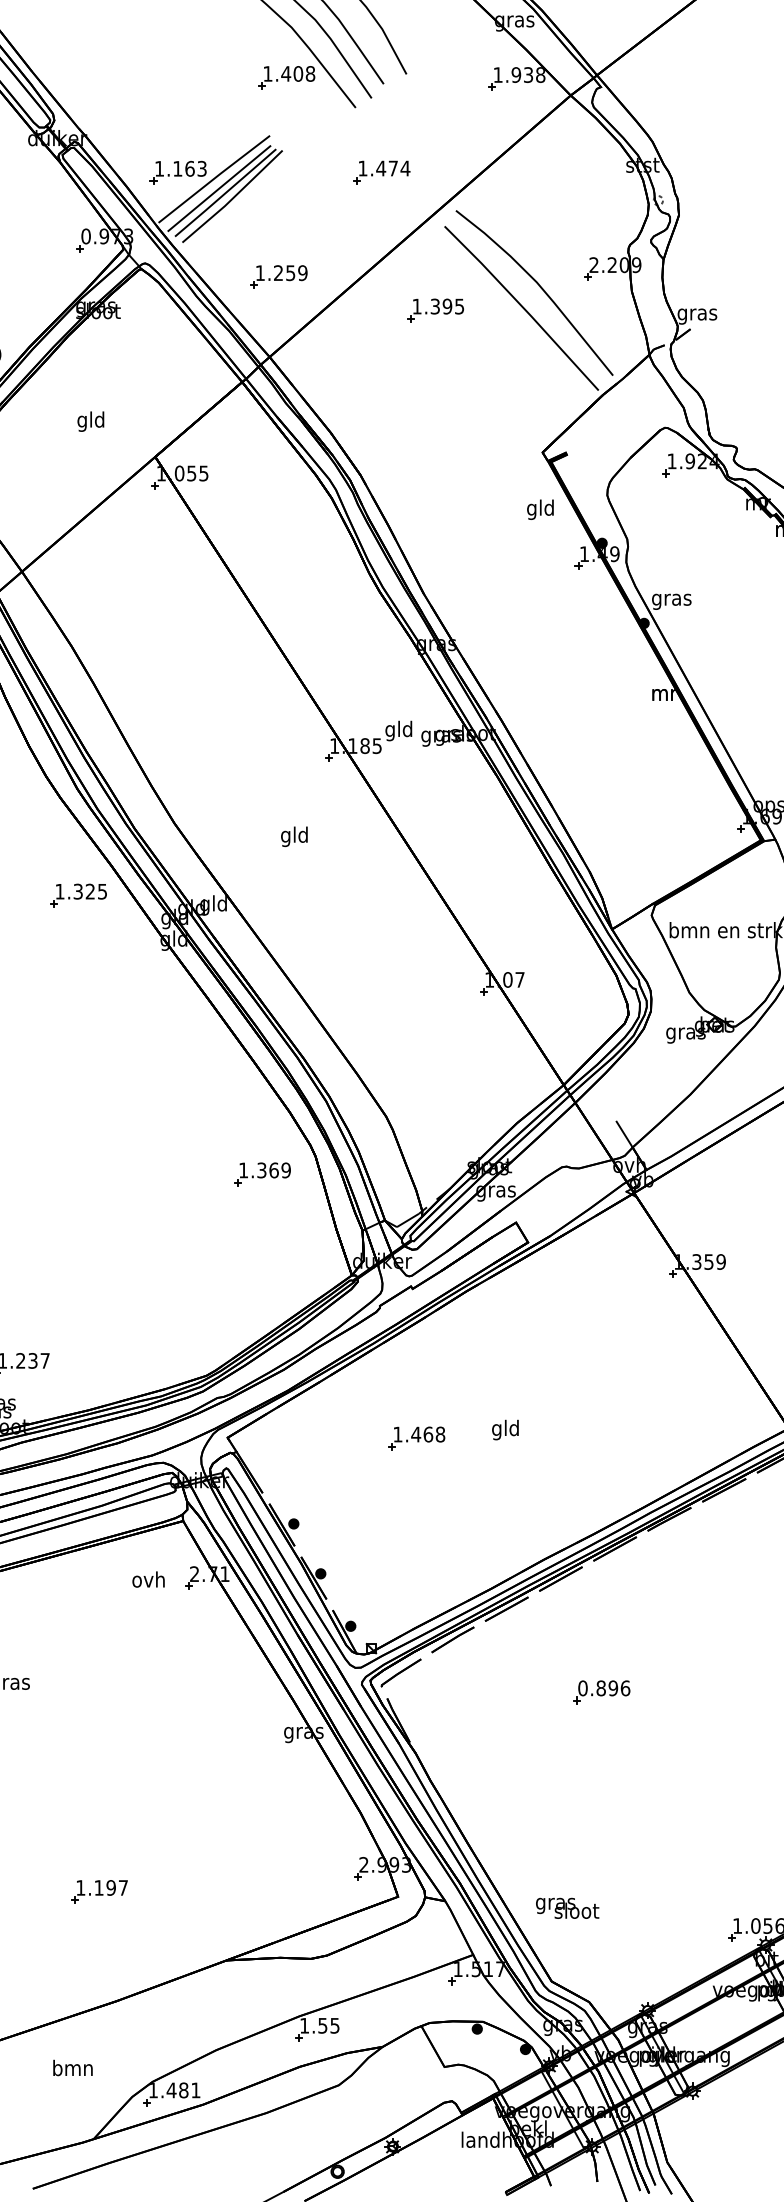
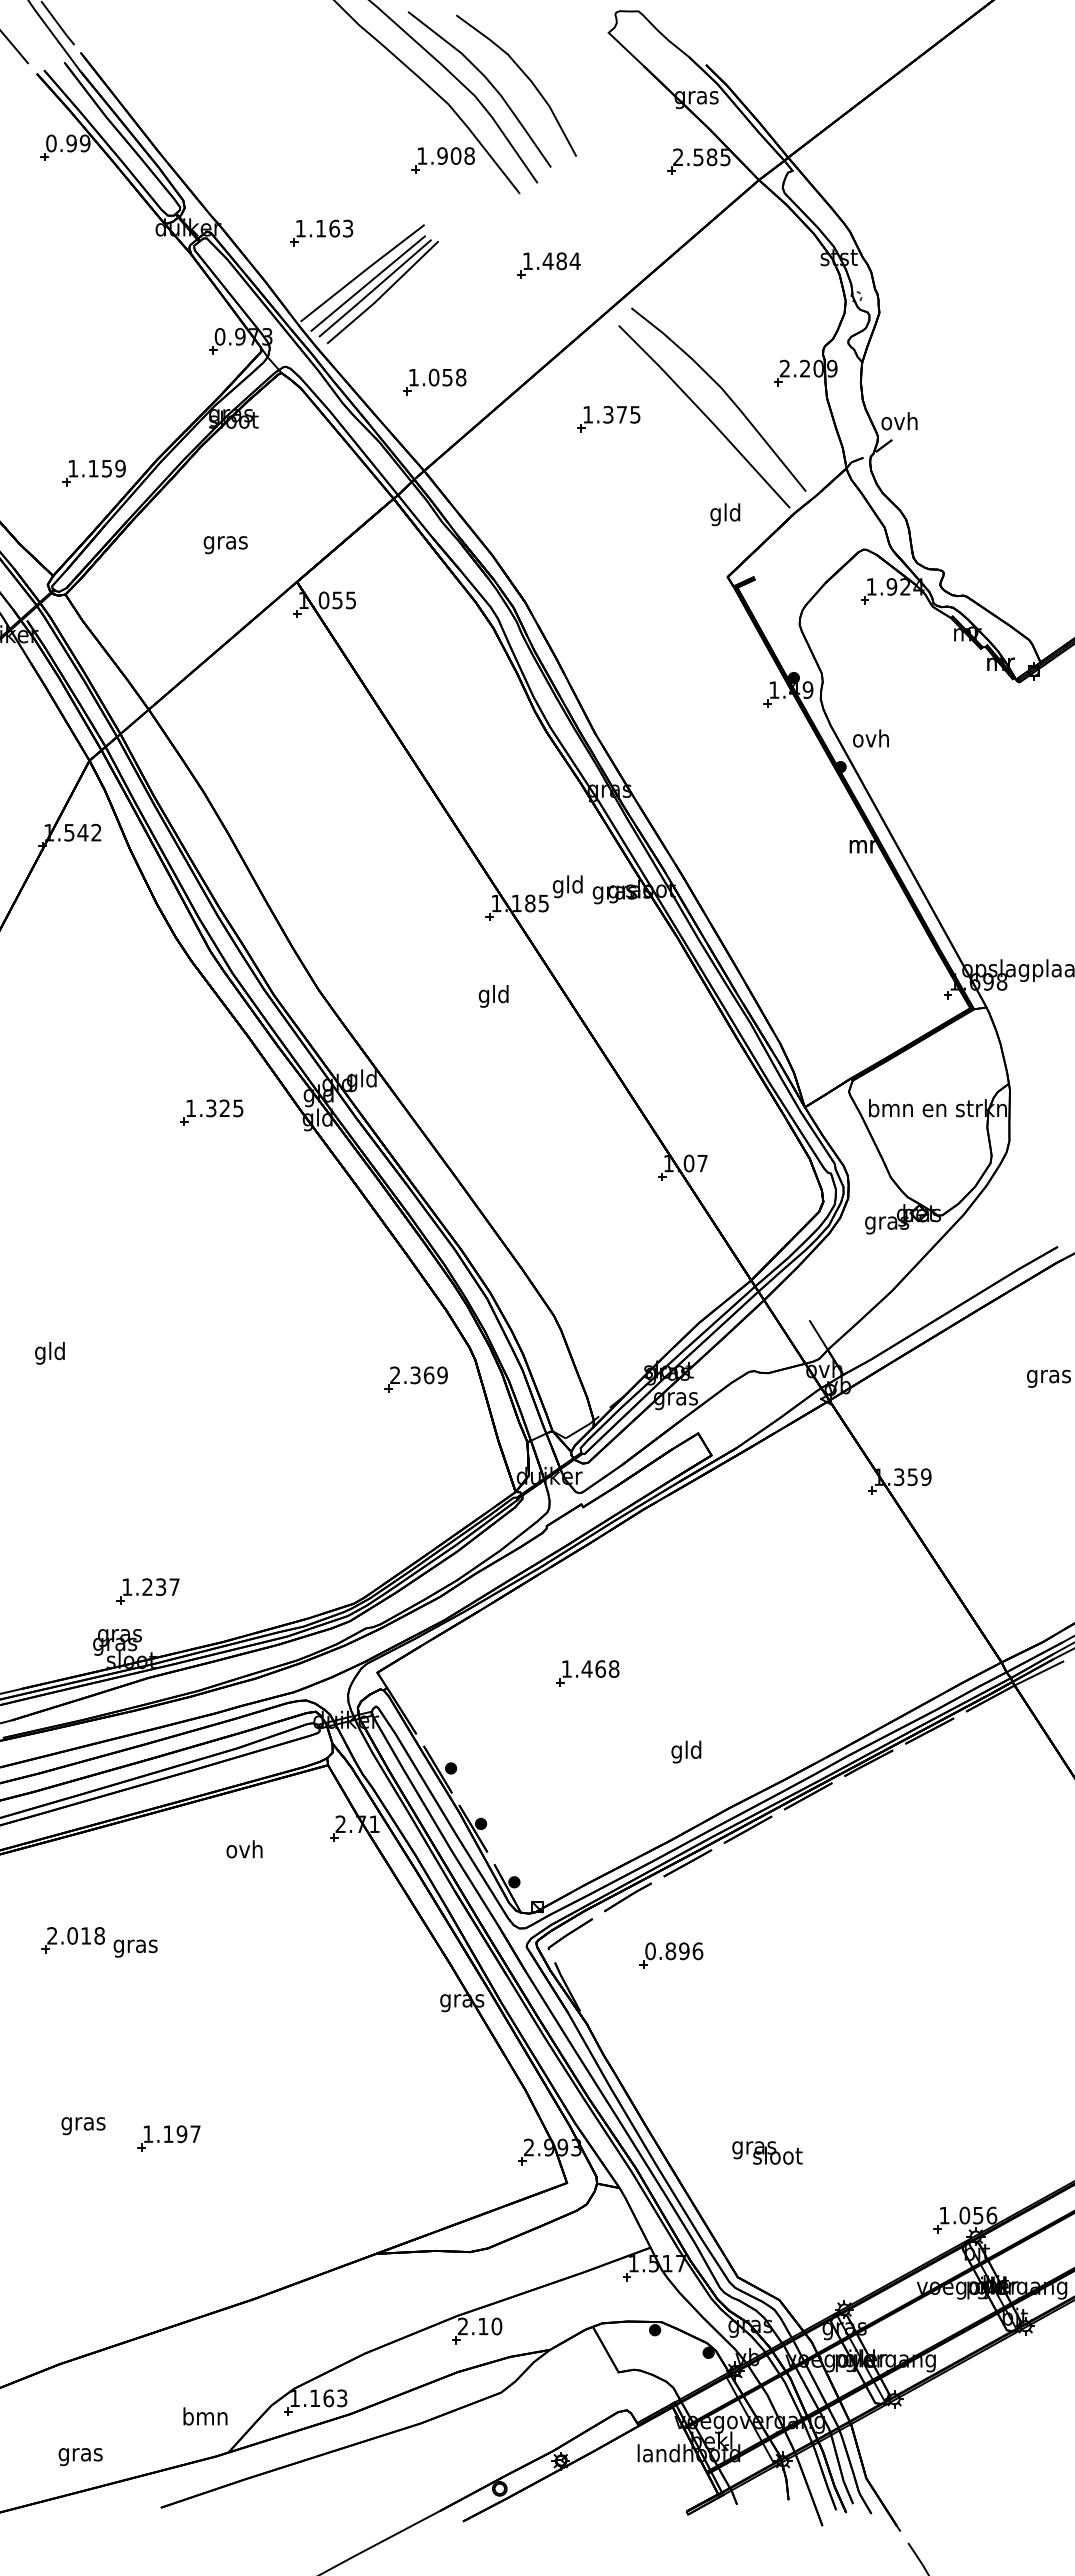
text: (286, 73) -> (442, 155), 1.408 -> 1.908
text: (519, 75) -> (701, 157), 1.938 -> 2.585
text: (393, 168) -> (561, 261), 1.474 -> 1.484
part: (178, 172) -> (321, 232), moved
text: (290, 273) -> (447, 377), 1.259 -> 1.058
text: (447, 306) -> (621, 414), 1.395 -> 1.375
text: (697, 314) -> (899, 423), gras -> ovh
text: (90, 421) -> (225, 542), gld -> gras
text: (540, 509) -> (725, 514), moved
text: (671, 599) -> (871, 740), gras -> ovh
text: (294, 836) -> (493, 996), moved
part: (78, 895) -> (211, 1112), moved
text: (243, 1169) -> (395, 1374), 1.369 -> 2.369
text: (505, 1429) -> (686, 1751), moved
text: (148, 1579) -> (244, 1849), moved
part: (601, 1692) -> (671, 1955), moved
part: (99, 1891) -> (168, 2138), moved
text: (567, 1907) -> (767, 2152), moved
text: (320, 2025) -> (480, 2326), 1.55 -> 2.10
text: (73, 2068) -> (205, 2416), moved
text: (183, 2090) -> (328, 2398), 1.481 -> 1.163

